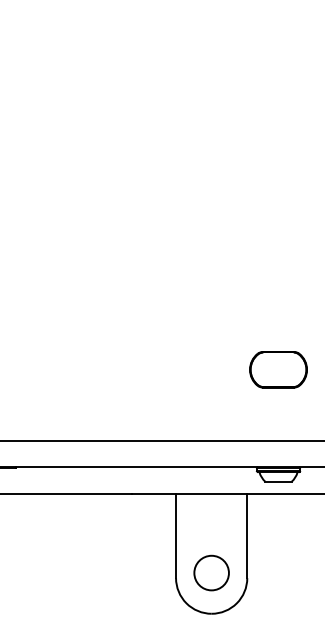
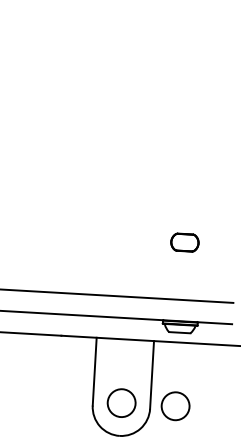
part: (278, 369) -> (184, 242), size x0.6
circle: (278, 572) -> (175, 405), added

